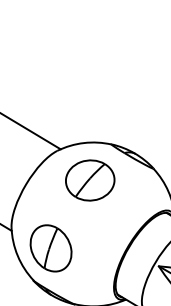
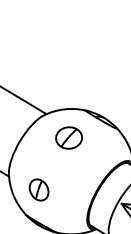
part: (89, 179) -> (68, 137), size x0.7
part: (50, 247) -> (38, 189), size x0.6

